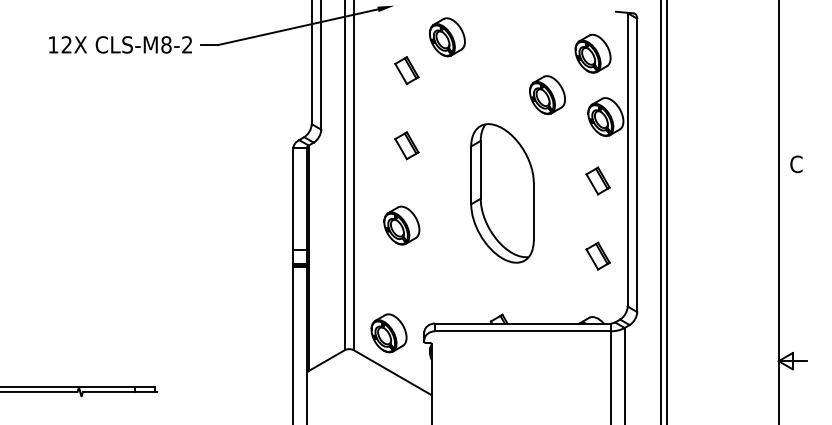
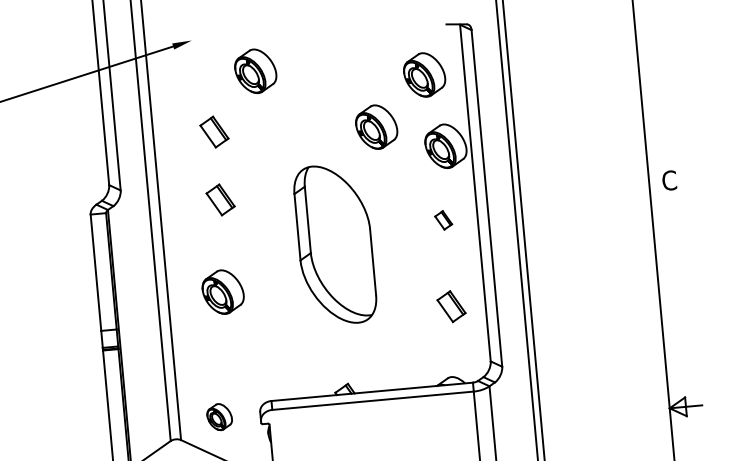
part: (406, 70) -> (213, 132), moved
part: (597, 180) -> (442, 219), size x0.6
part: (388, 333) -> (219, 417), size x0.6

